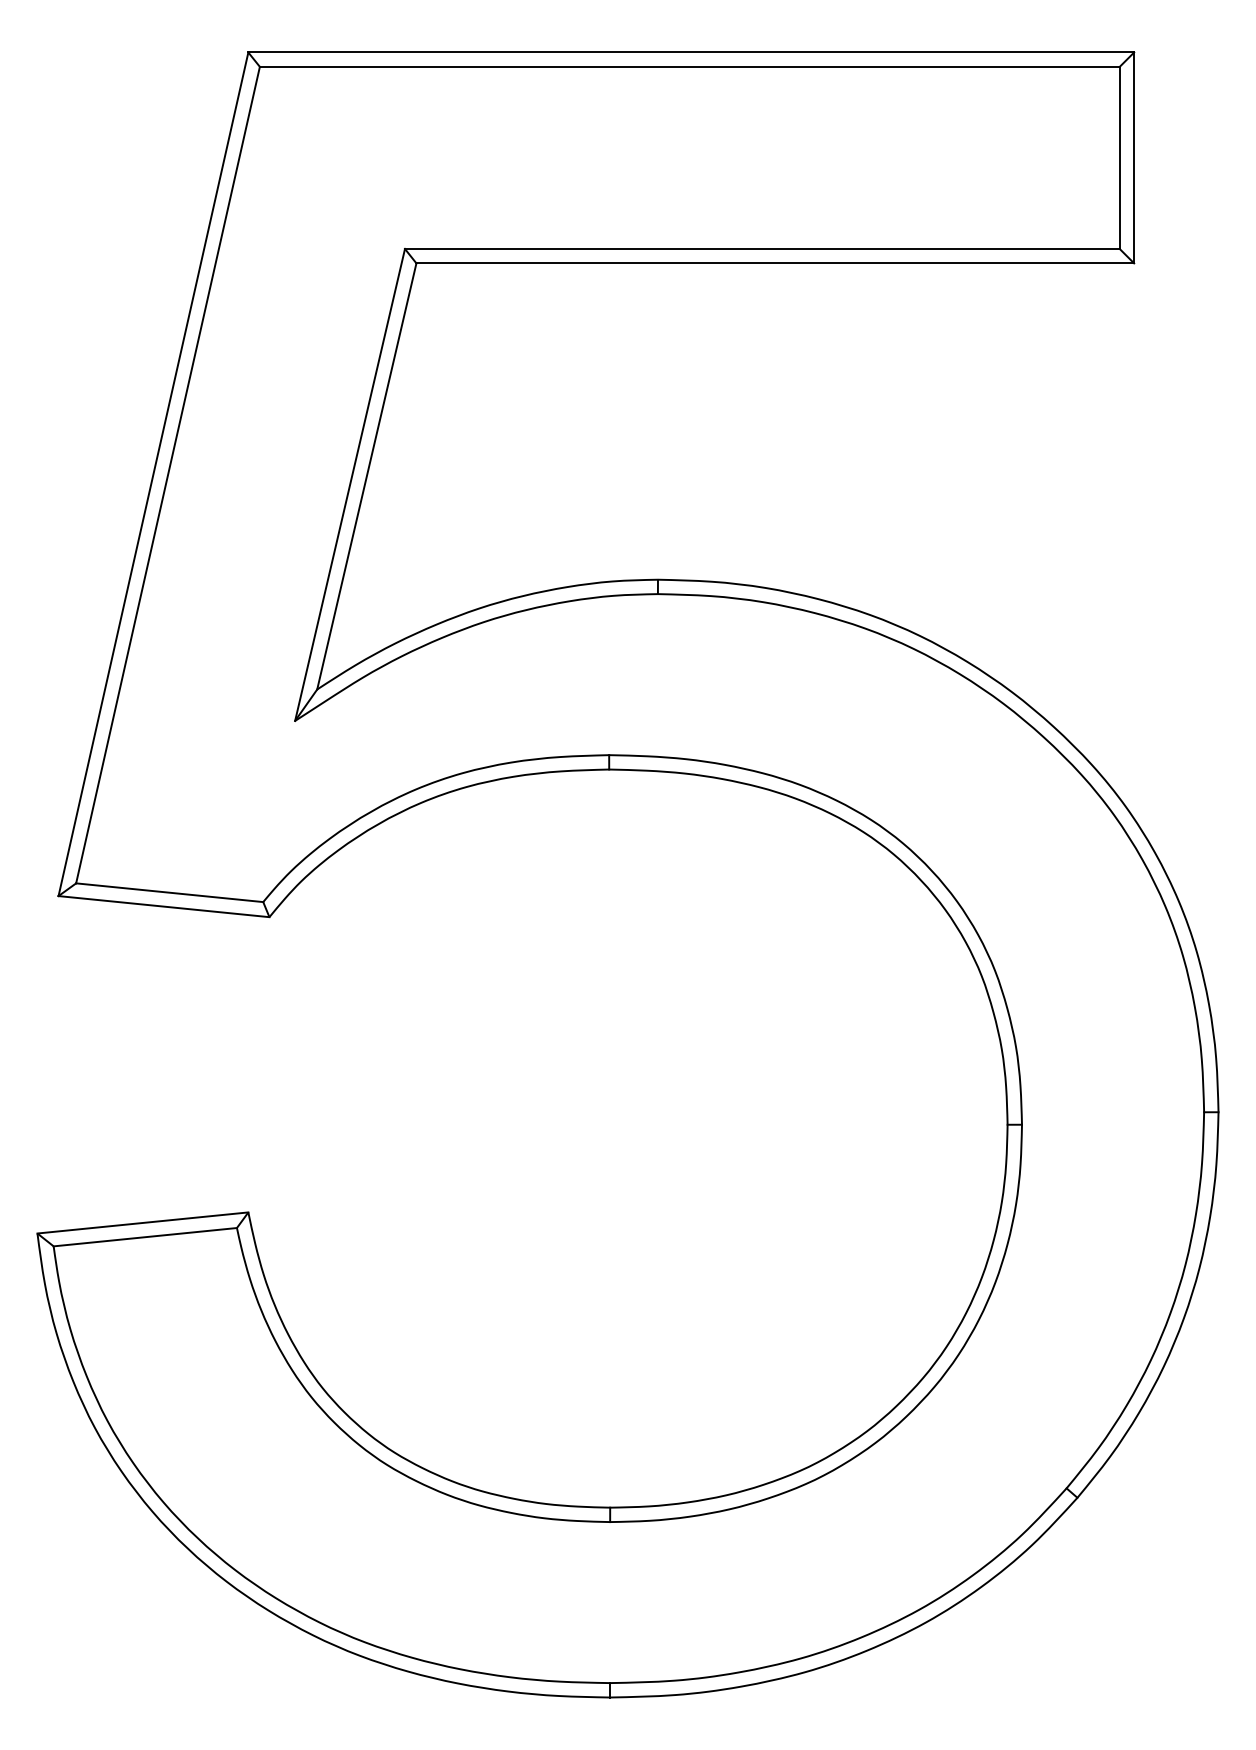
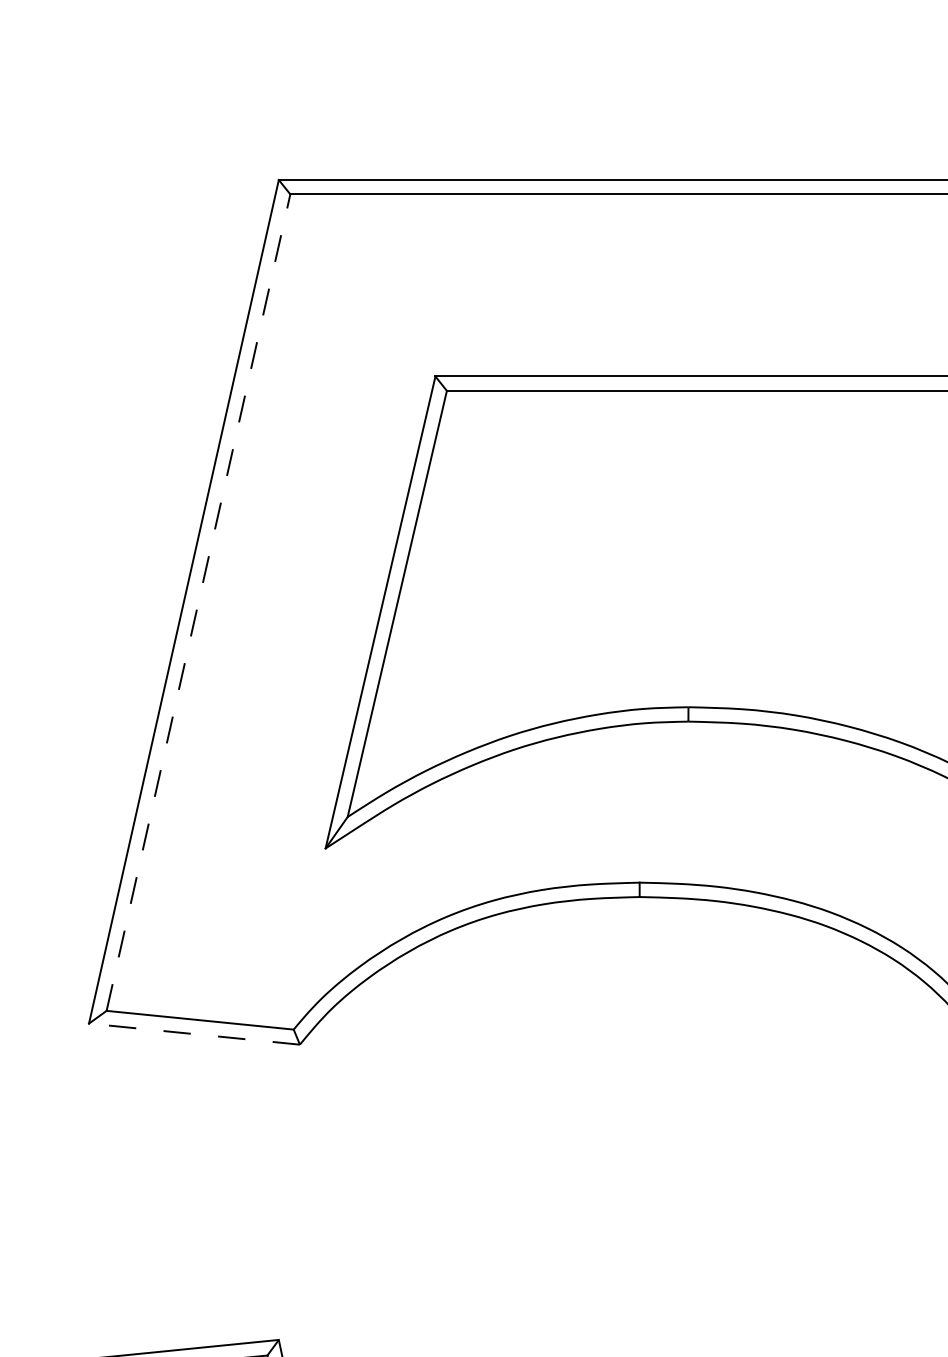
line: (168, 474) -> (198, 602), solid -> dashed
line: (164, 906) -> (194, 1034), solid -> dashed

